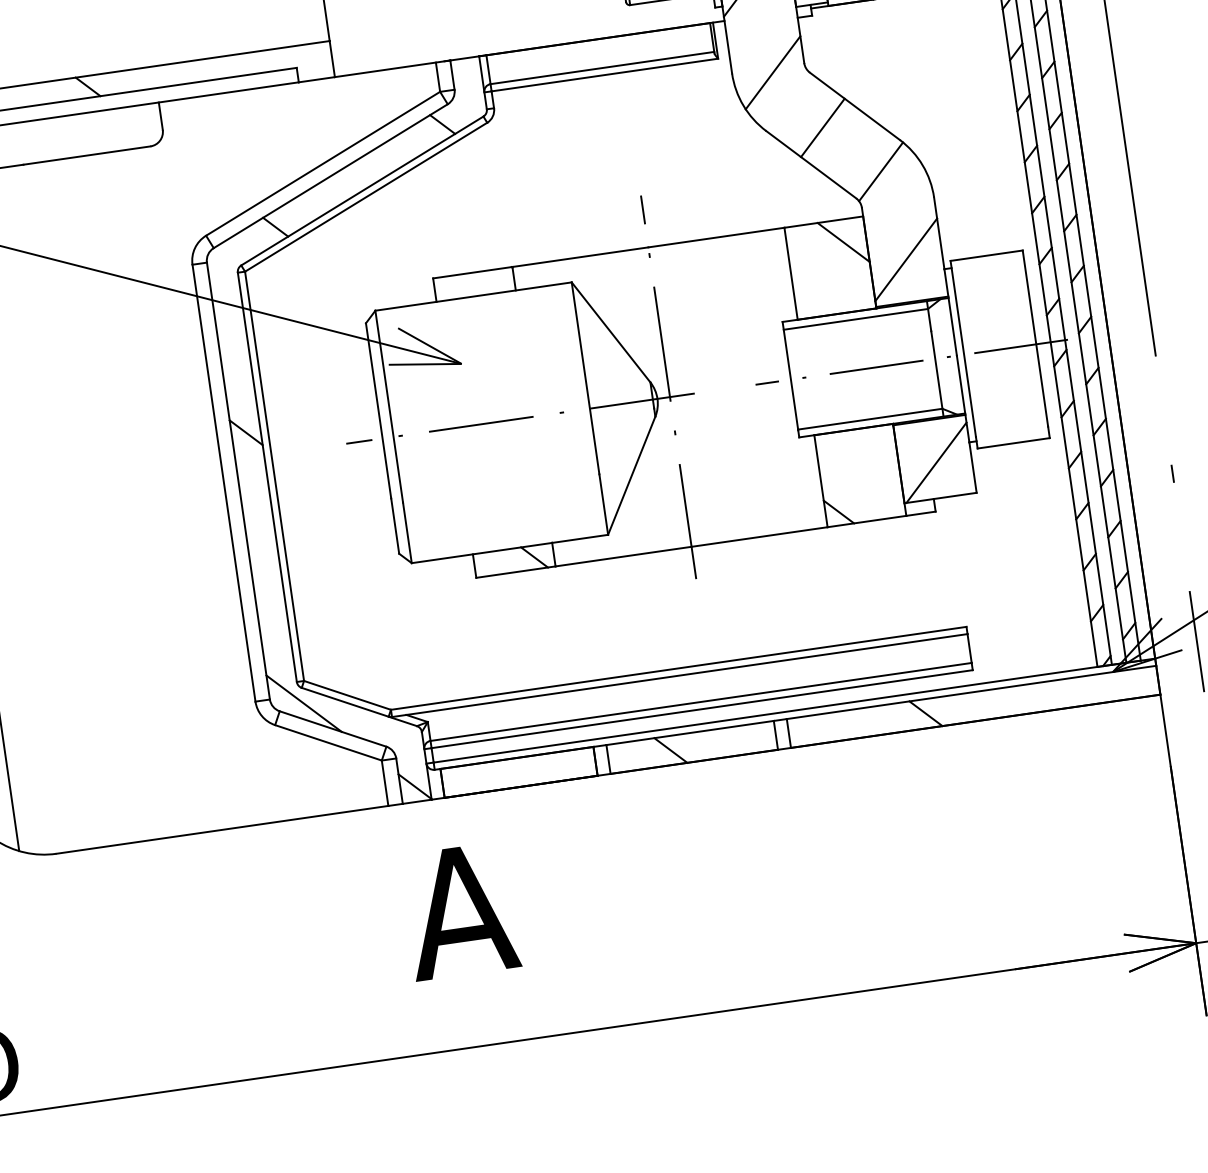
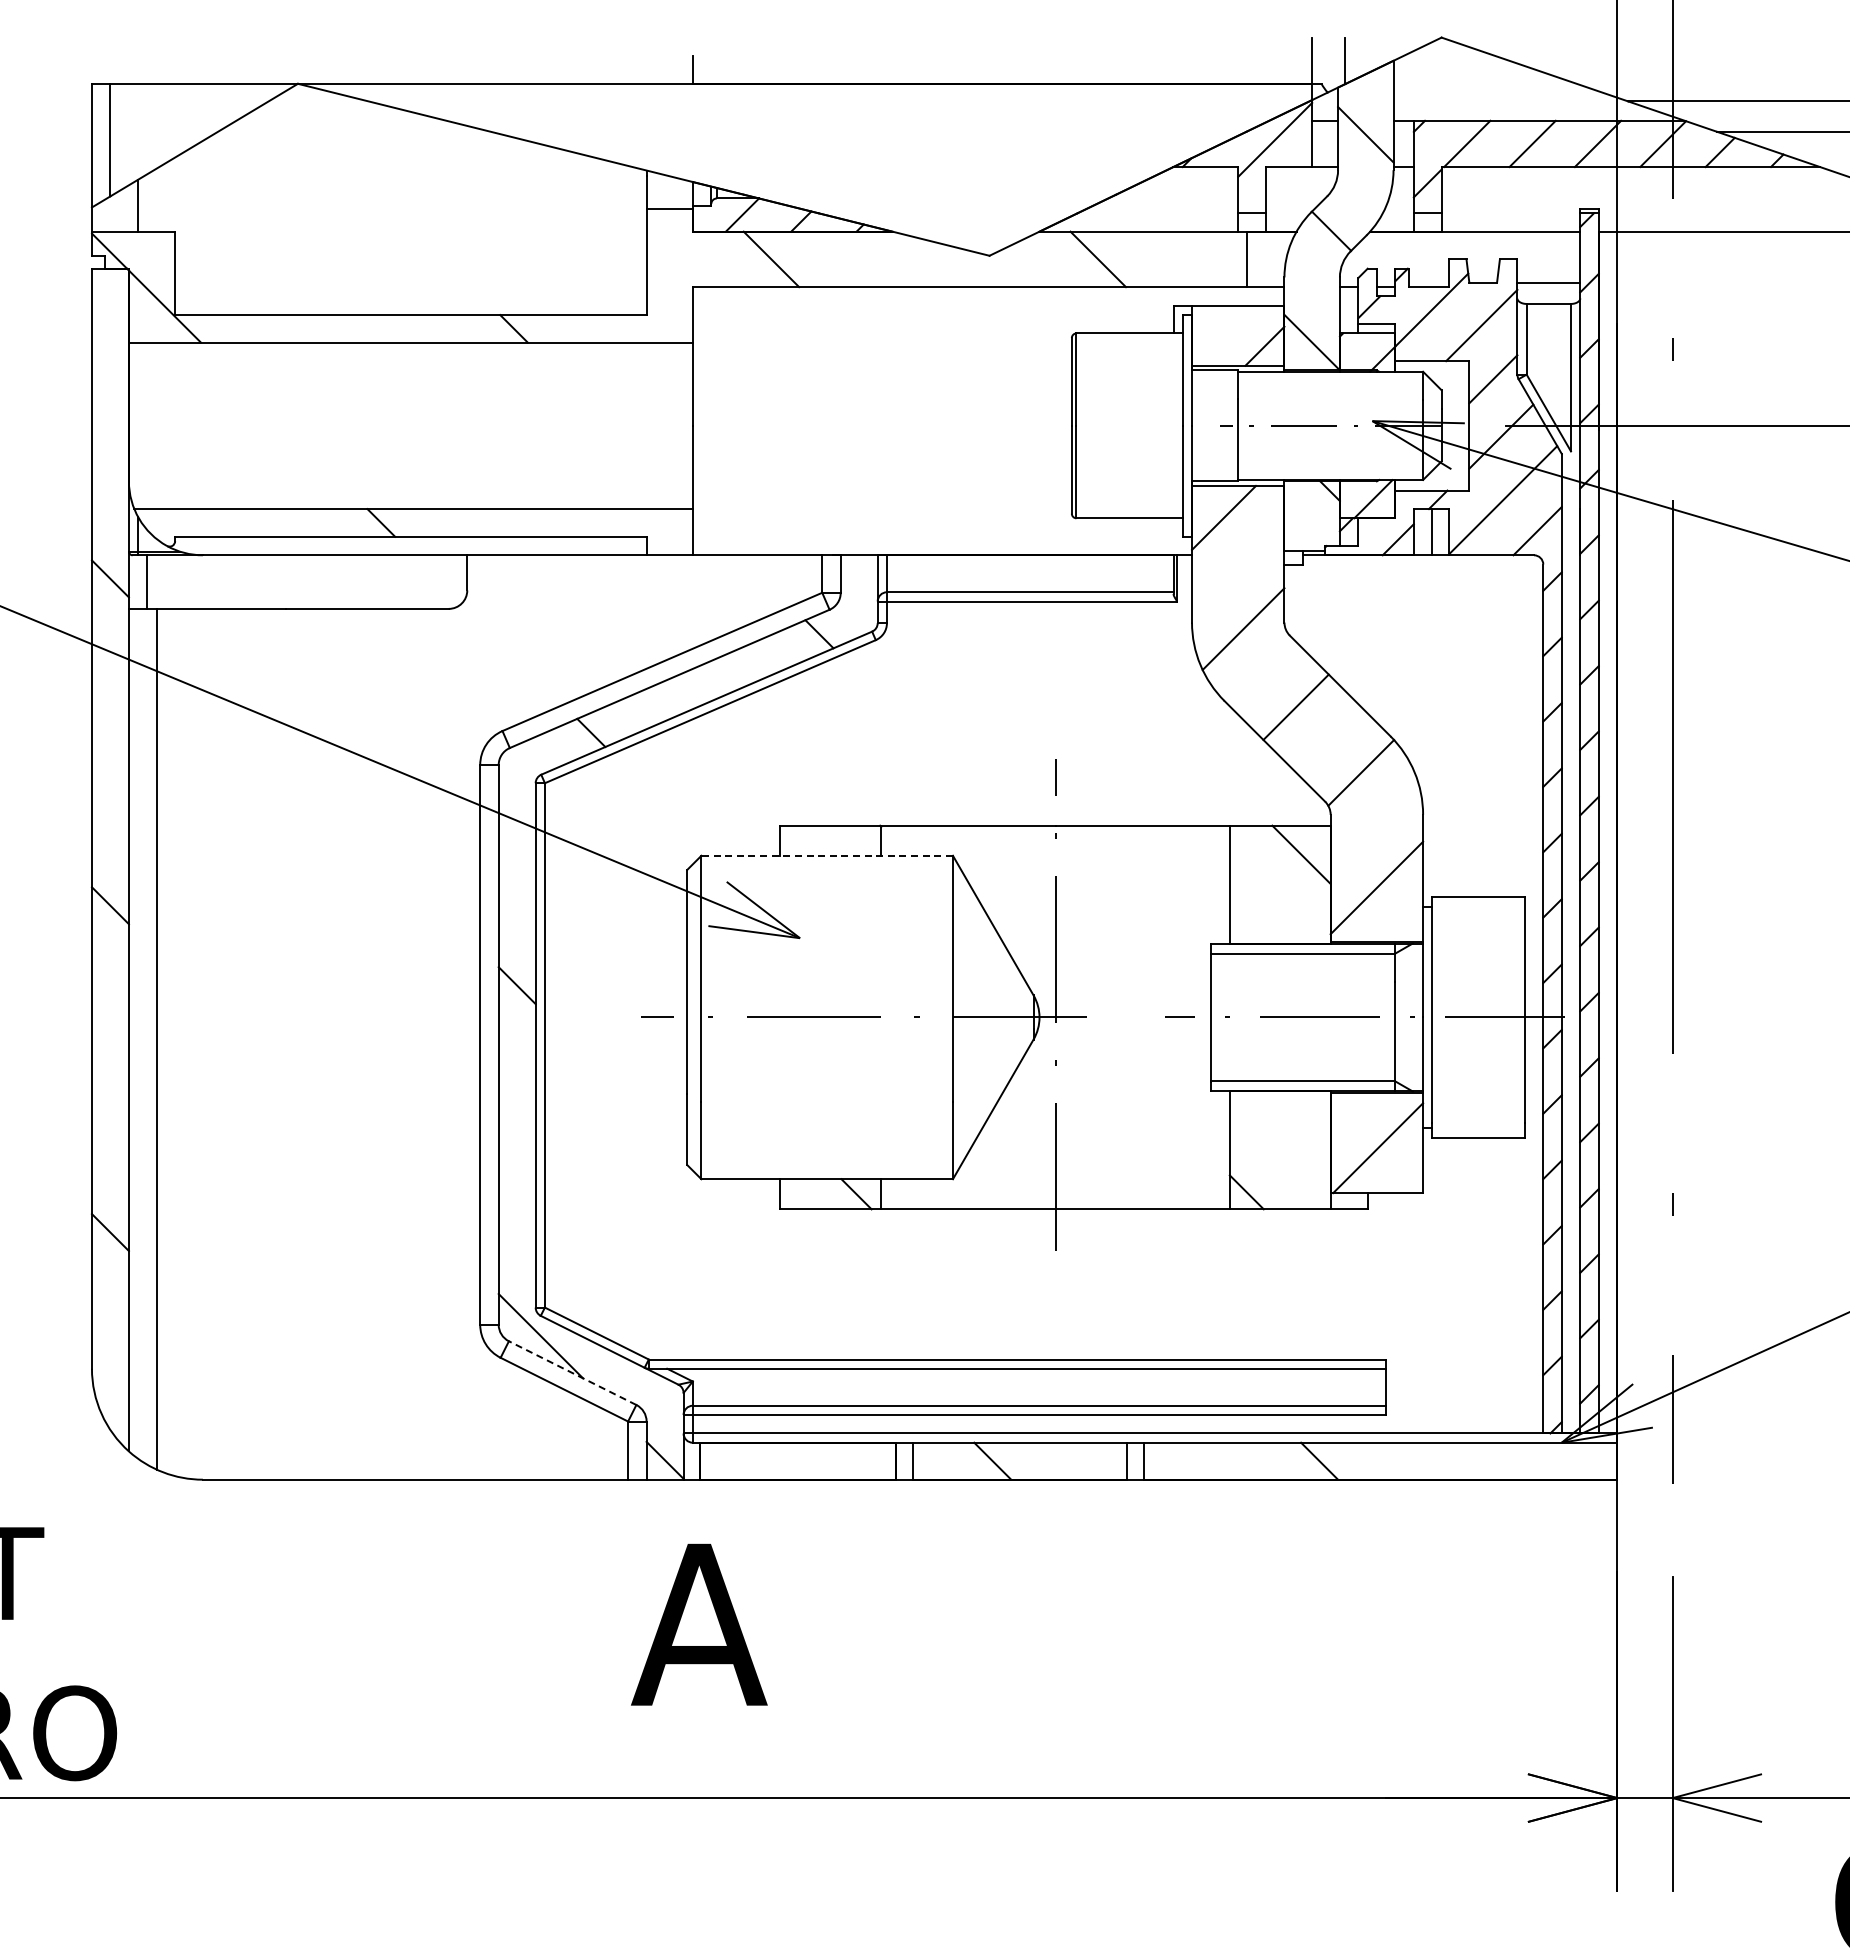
line: (473, 296) -> (827, 855), solid -> dashed
line: (332, 728) -> (572, 1372), solid -> dashed

